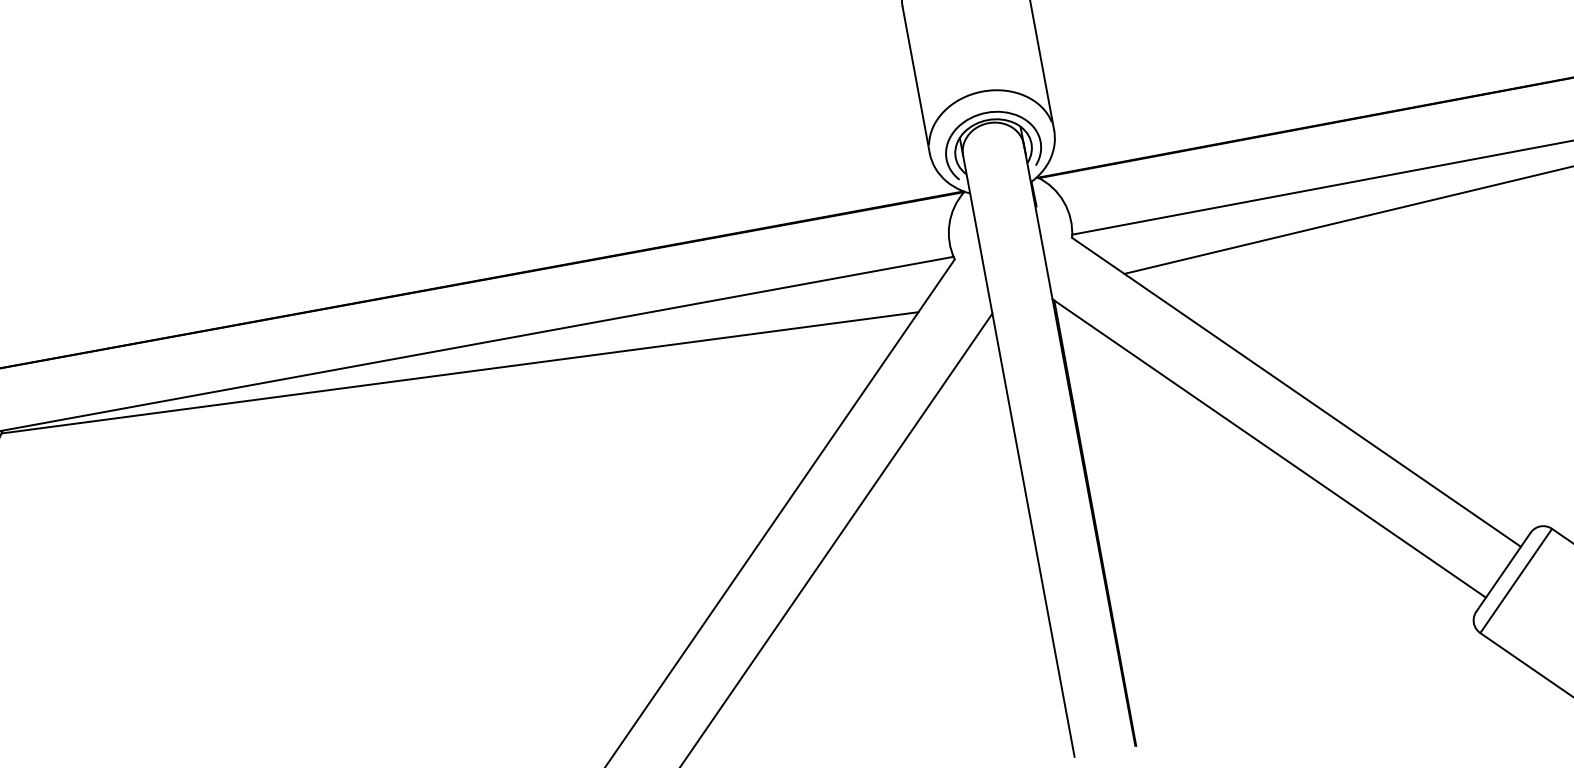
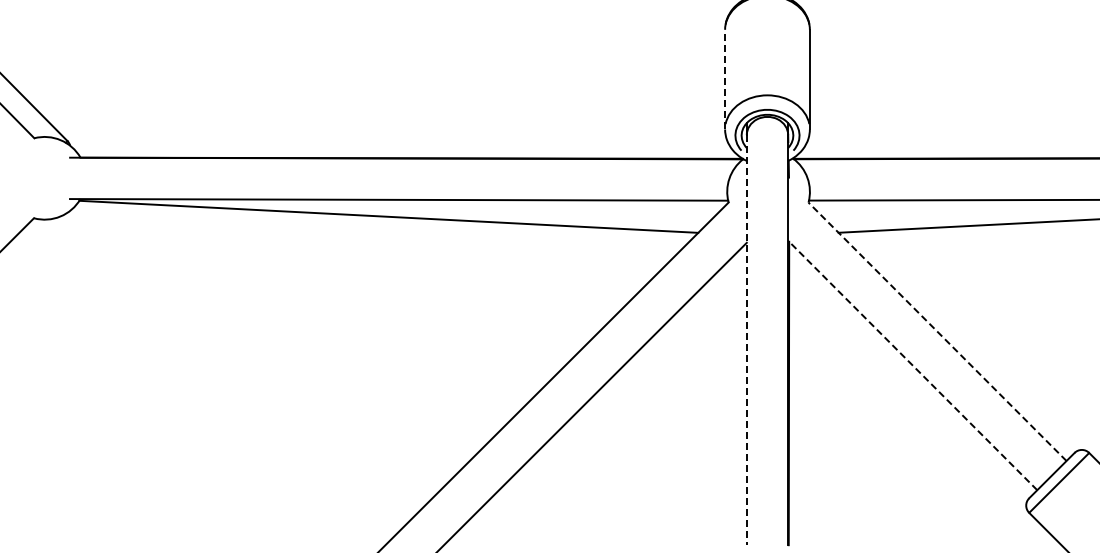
line: (916, 79) -> (725, 79), solid -> dashed
line: (1296, 391) -> (937, 331), solid -> dashed
line: (1268, 448) -> (912, 365), solid -> dashed
line: (1018, 457) -> (746, 340), solid -> dashed

